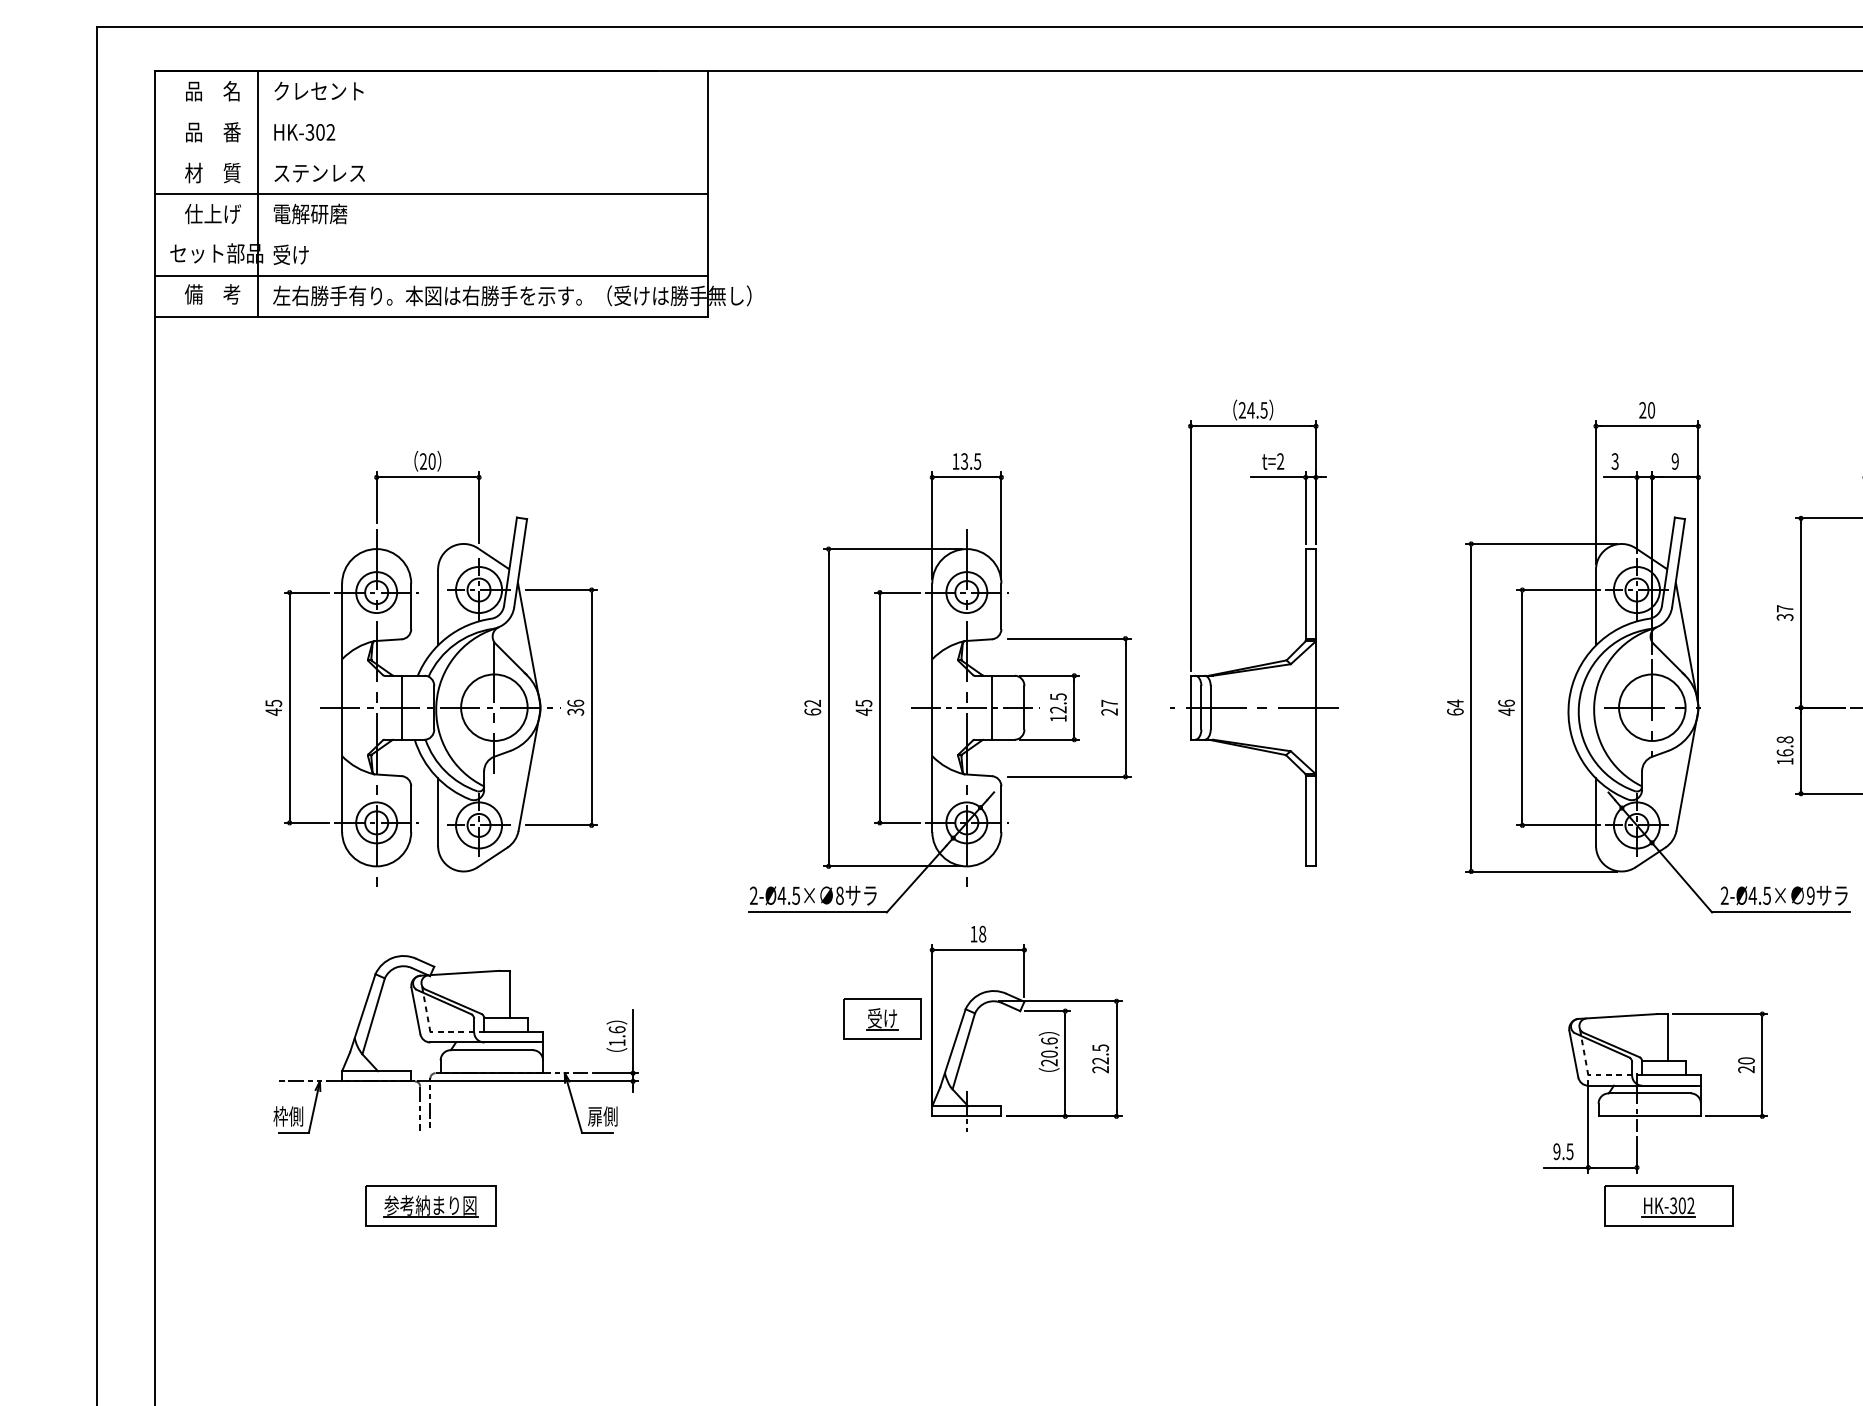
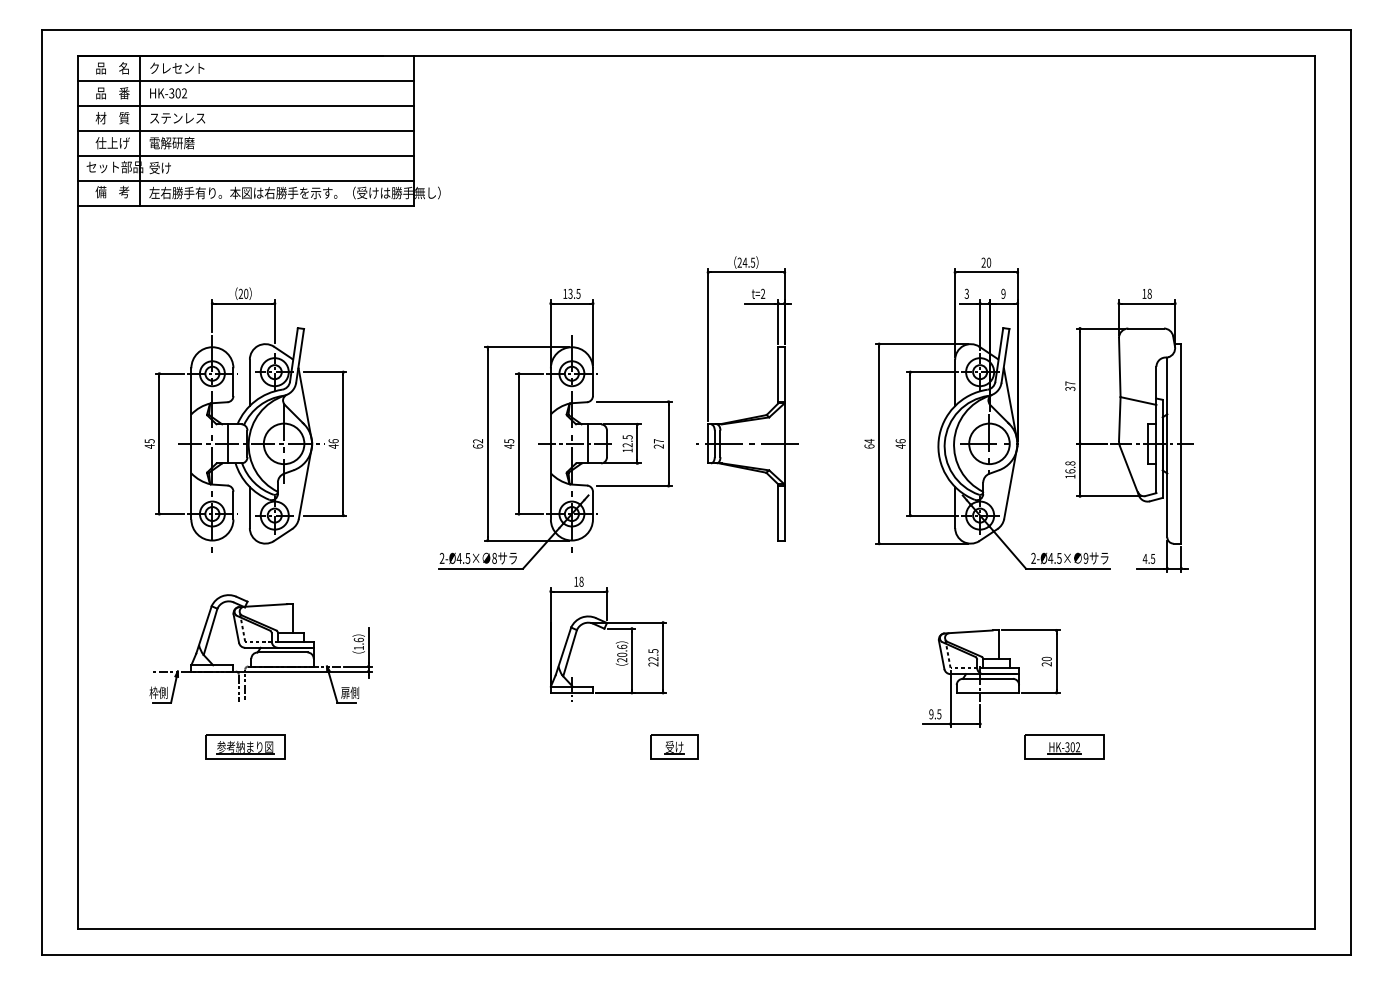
line: (430, 111) -> (245, 80), added
line: (430, 152) -> (245, 105), added
line: (430, 234) -> (245, 155), added
text: (575, 712) -> (333, 446), 36 -> 46
part: (882, 1017) -> (674, 746), moved
part: (1668, 1204) -> (1064, 746), moved

